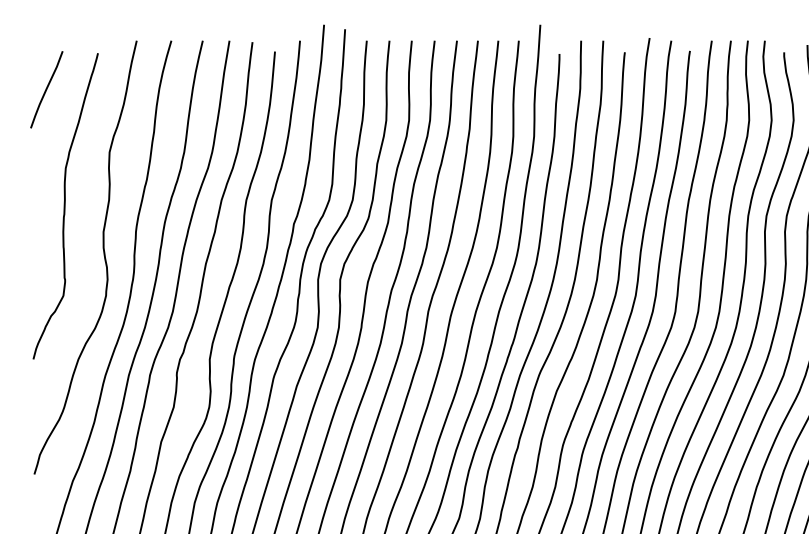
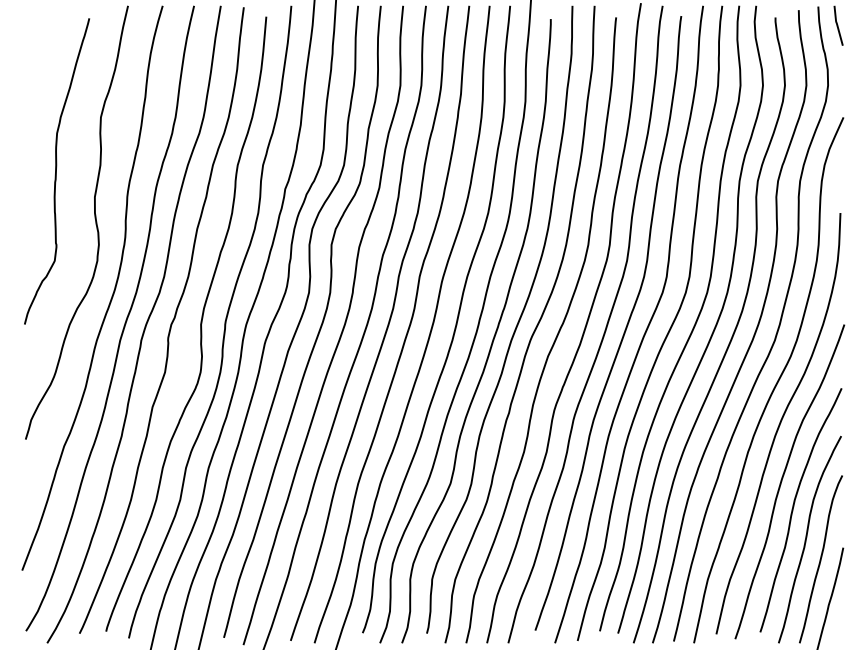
curve: (46, 89) -> (37, 54), removed

